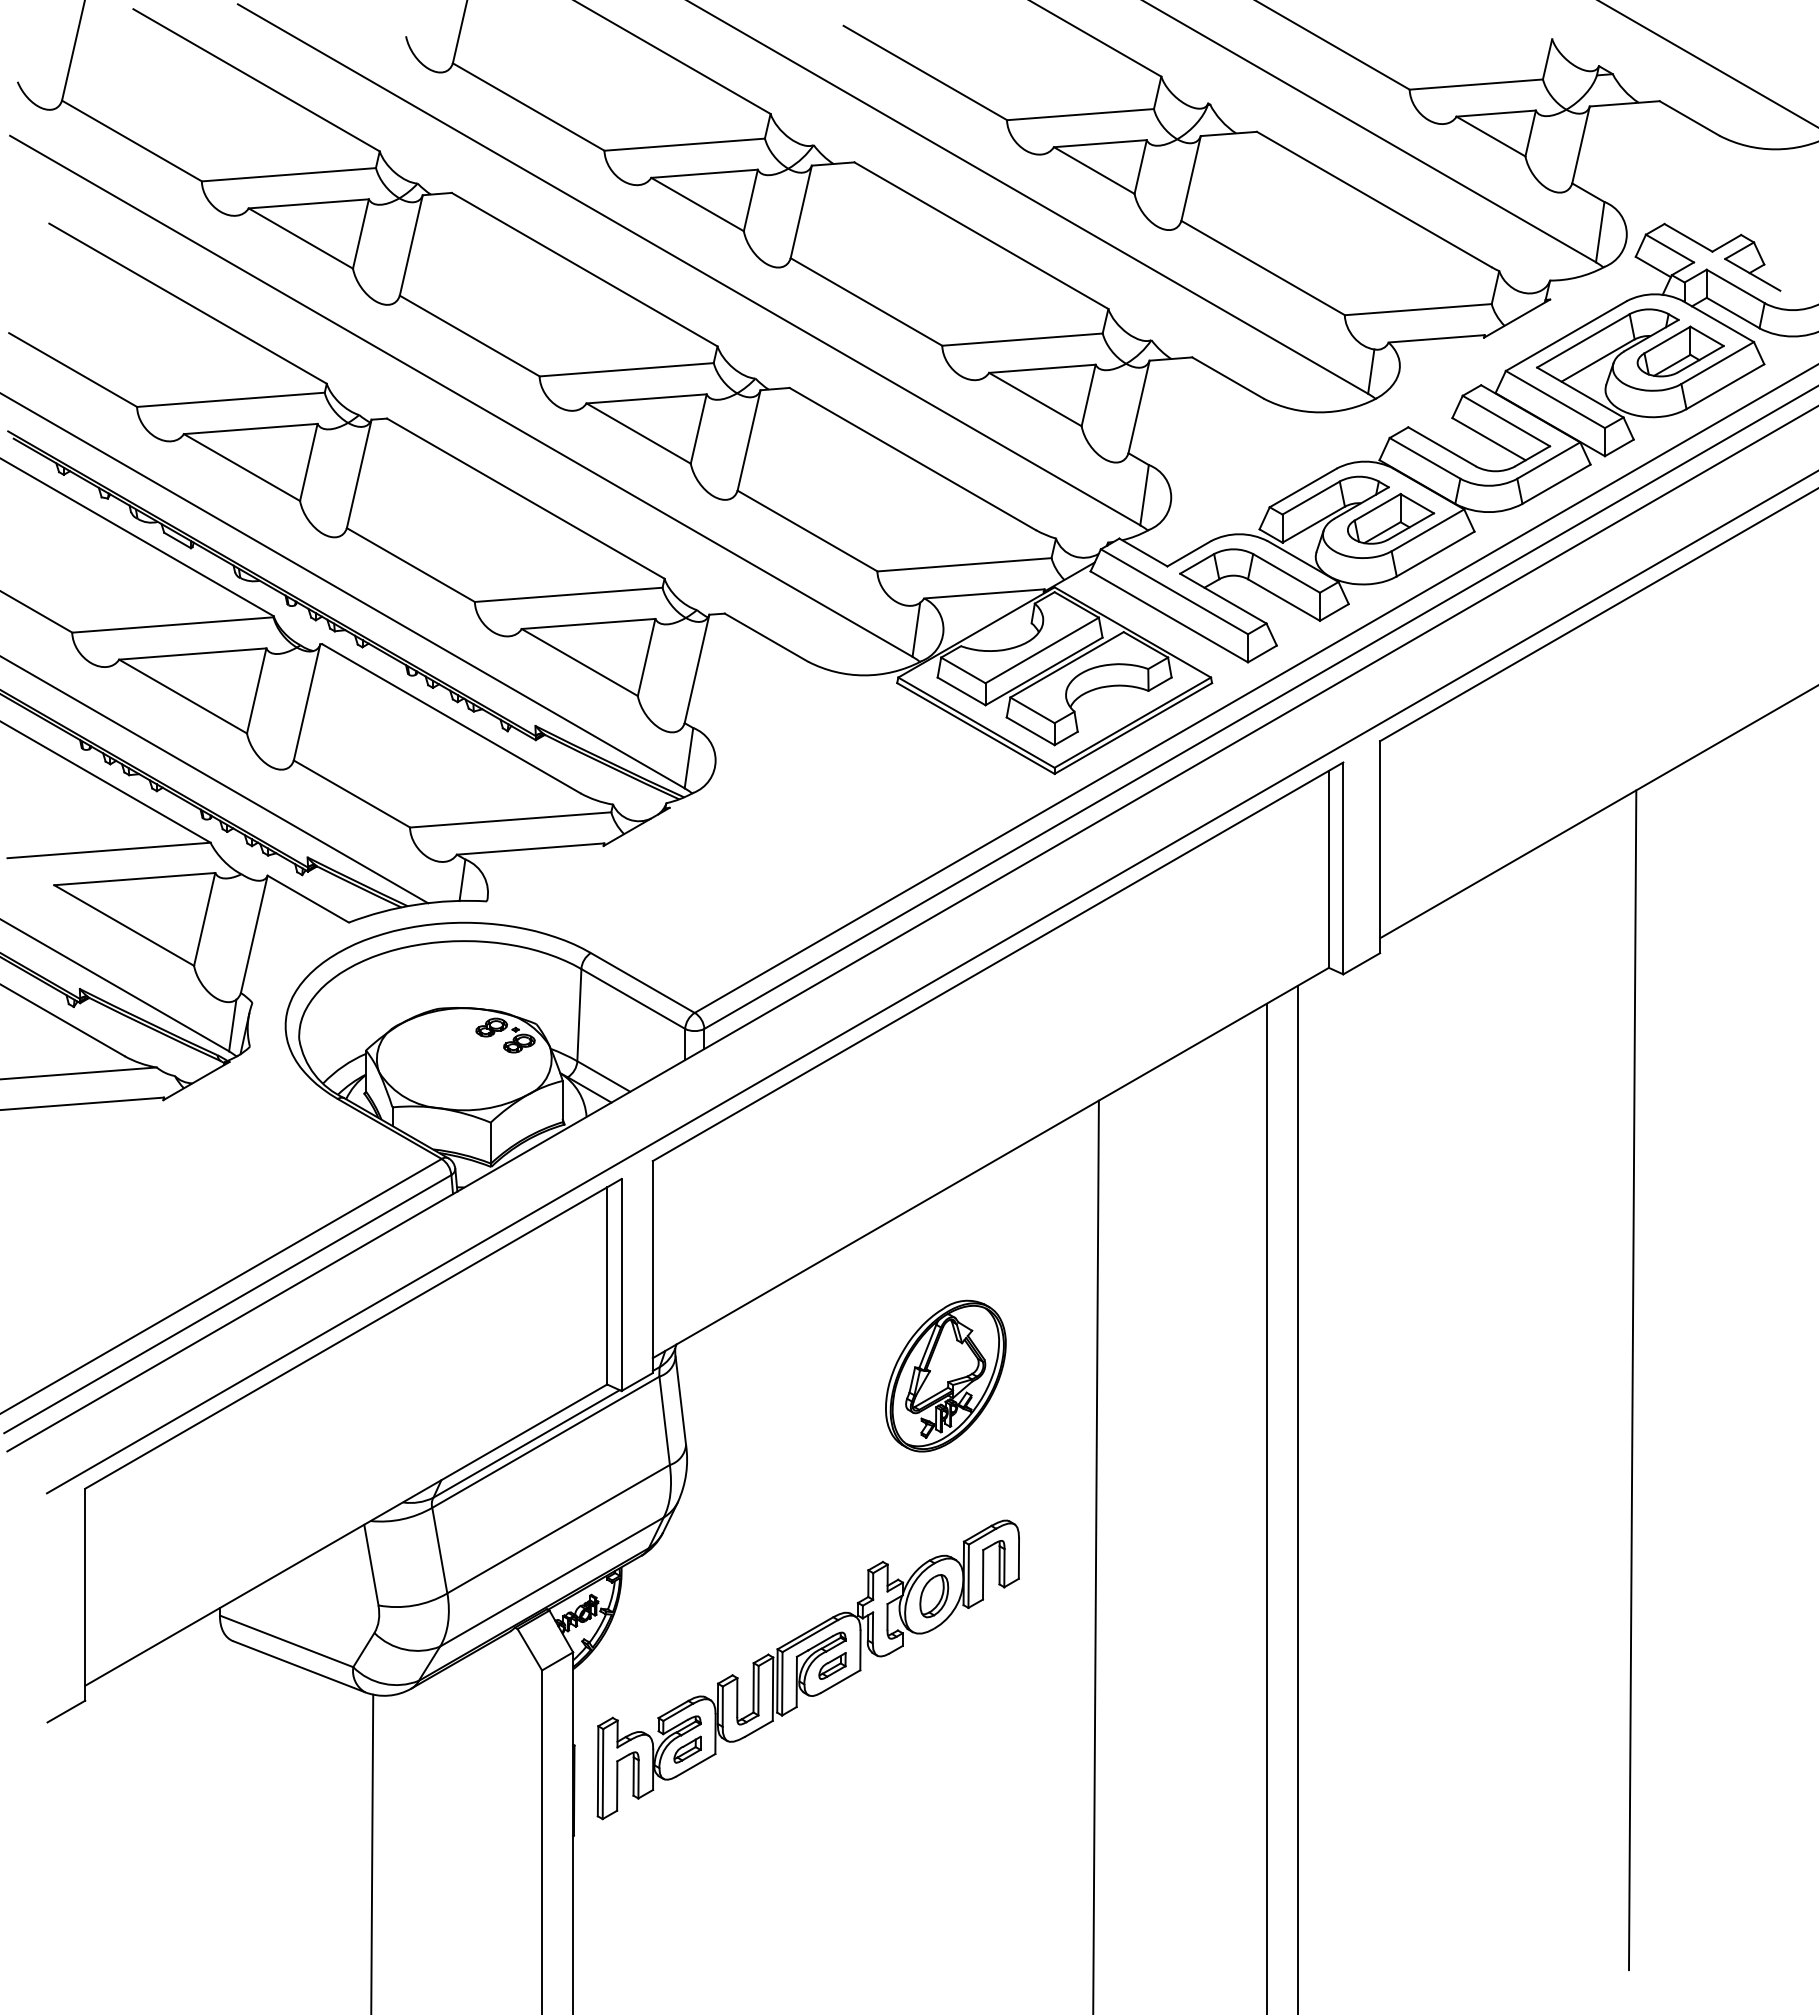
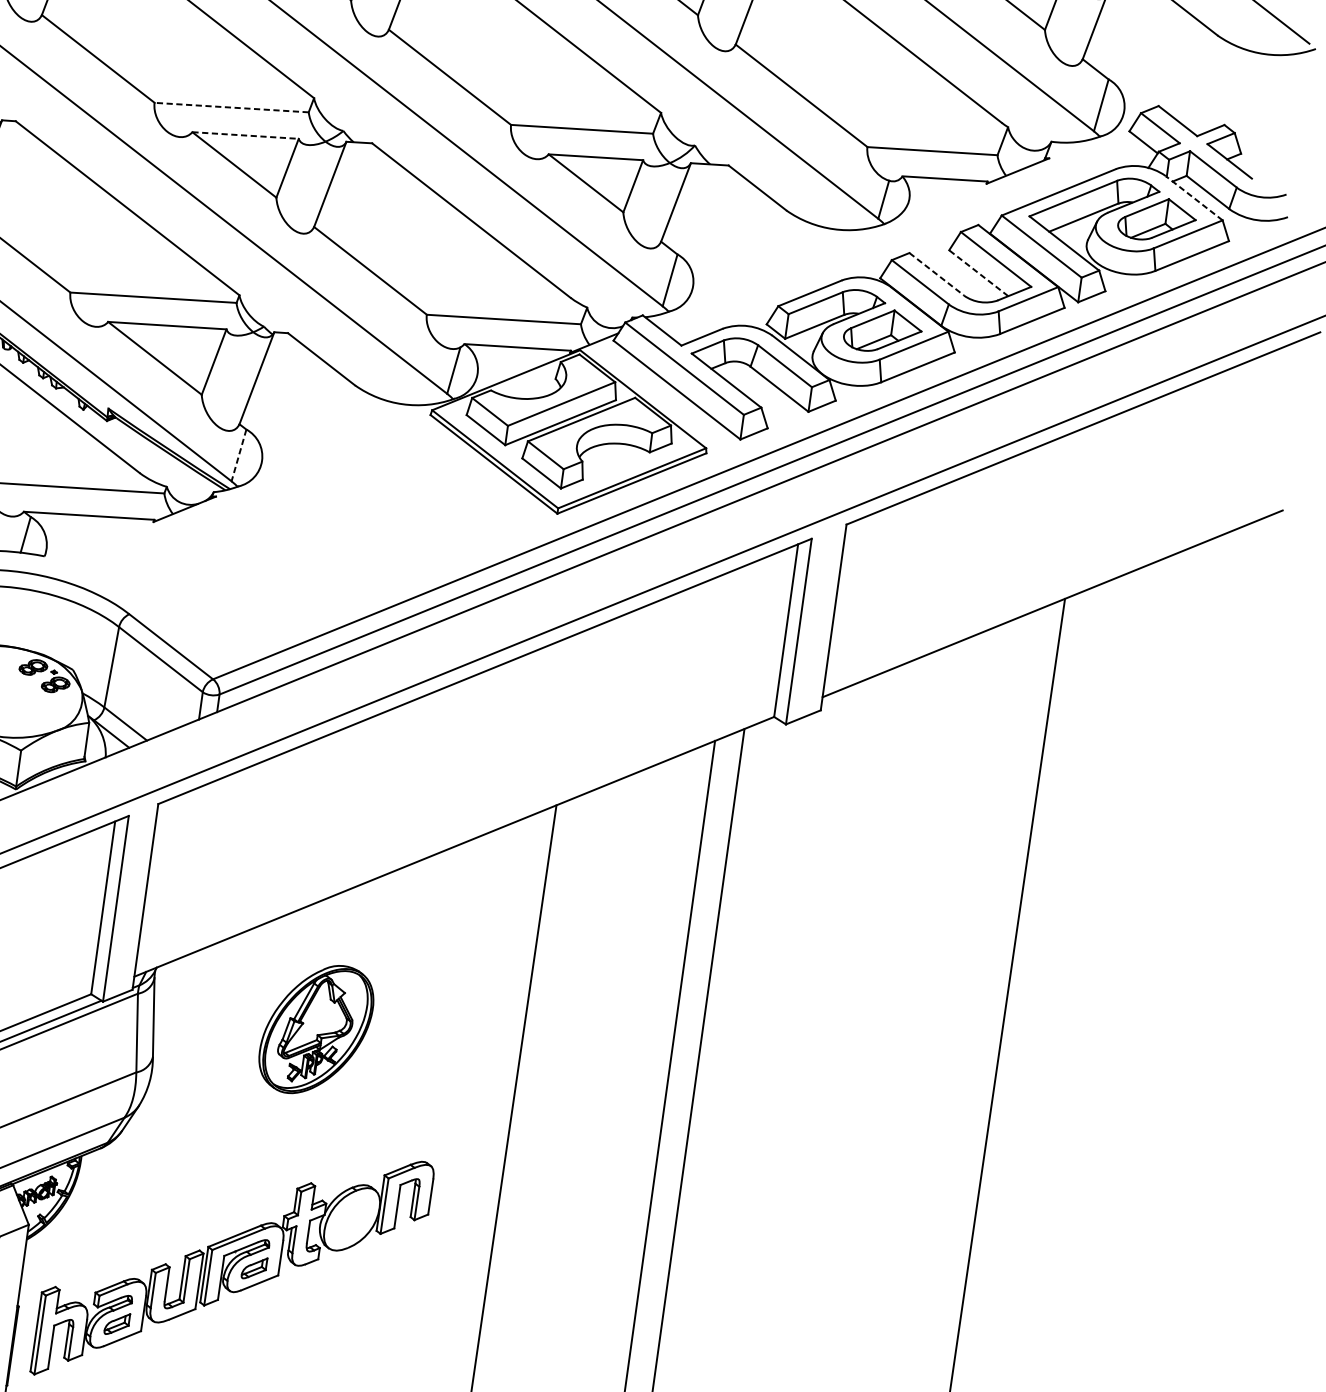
line: (1718, 321) -> (1194, 198), solid -> dashed
line: (626, 369) -> (231, 107), solid -> dashed
line: (647, 398) -> (246, 135), solid -> dashed
line: (1488, 438) -> (978, 272), solid -> dashed
line: (1442, 447) -> (936, 274), solid -> dashed
line: (688, 758) -> (238, 455), solid -> dashed
part: (945, 1375) -> (316, 1029), moved
part: (934, 1596) -> (352, 1219), removed

